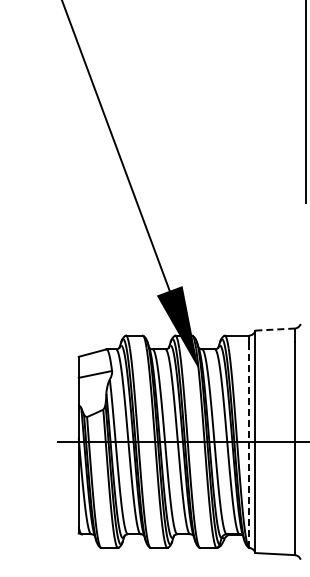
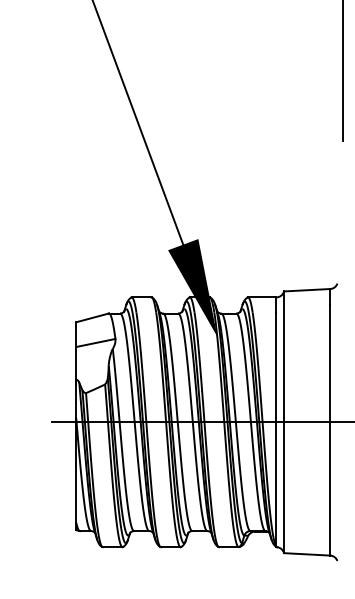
line: (275, 329) -> (307, 290), dashed -> solid
line: (248, 447) -> (275, 428), dashed -> solid

